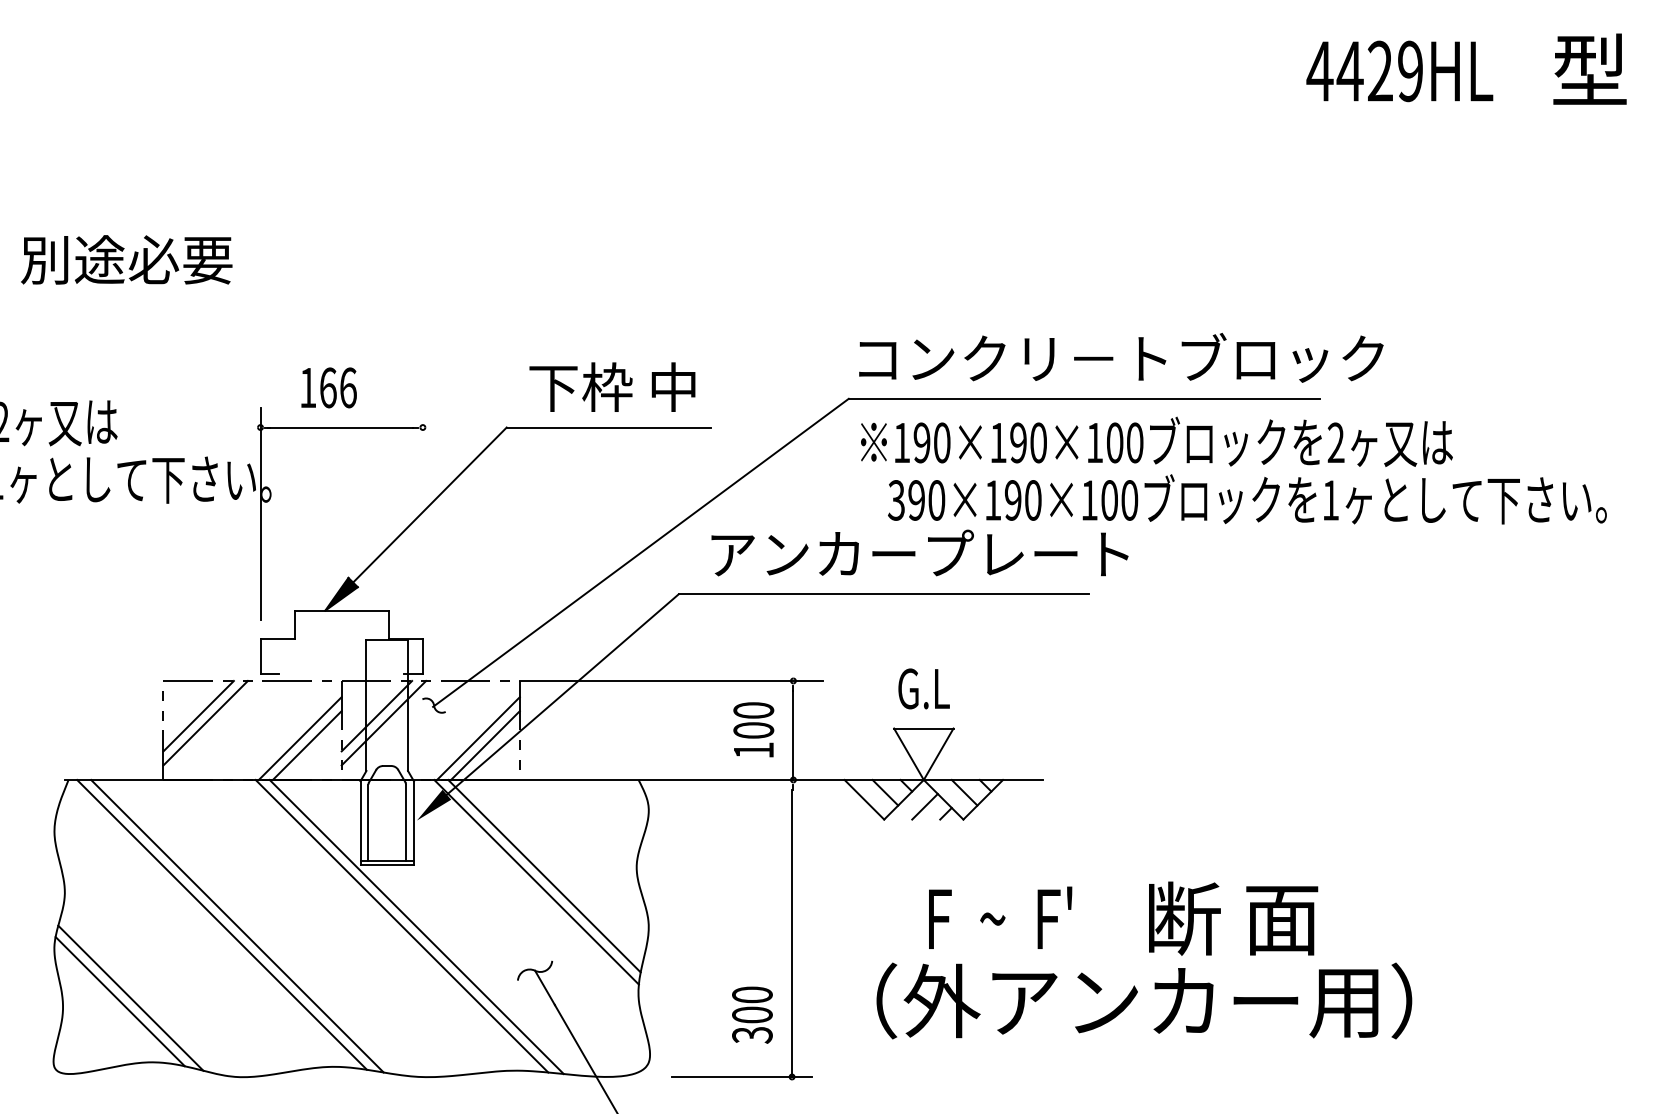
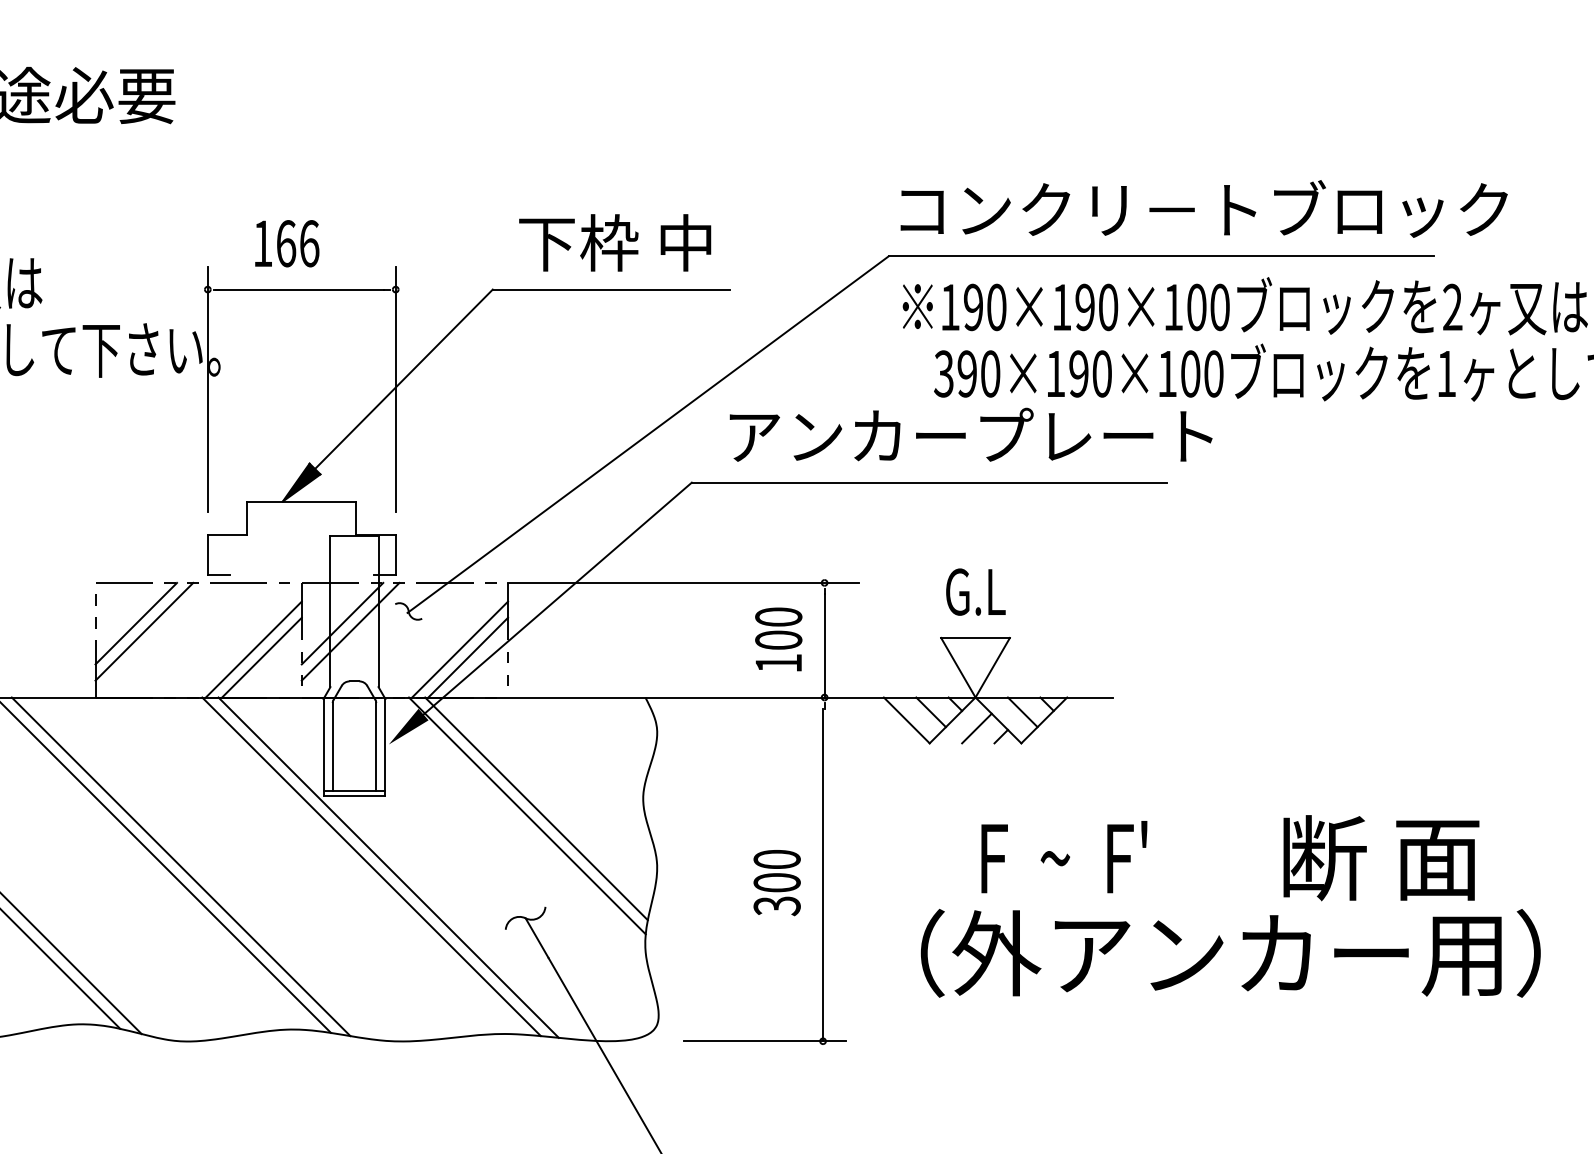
line: (422, 513) -> (395, 389), added
text: (1233, 918) -> (1381, 857), moved
text: (752, 1014) -> (777, 882), moved

